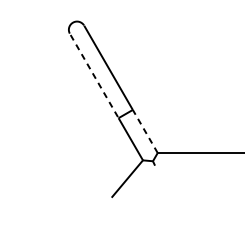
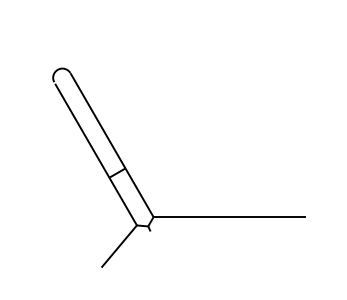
line: (94, 77) -> (82, 131), dashed -> solid
line: (145, 131) -> (139, 192), dashed -> solid

